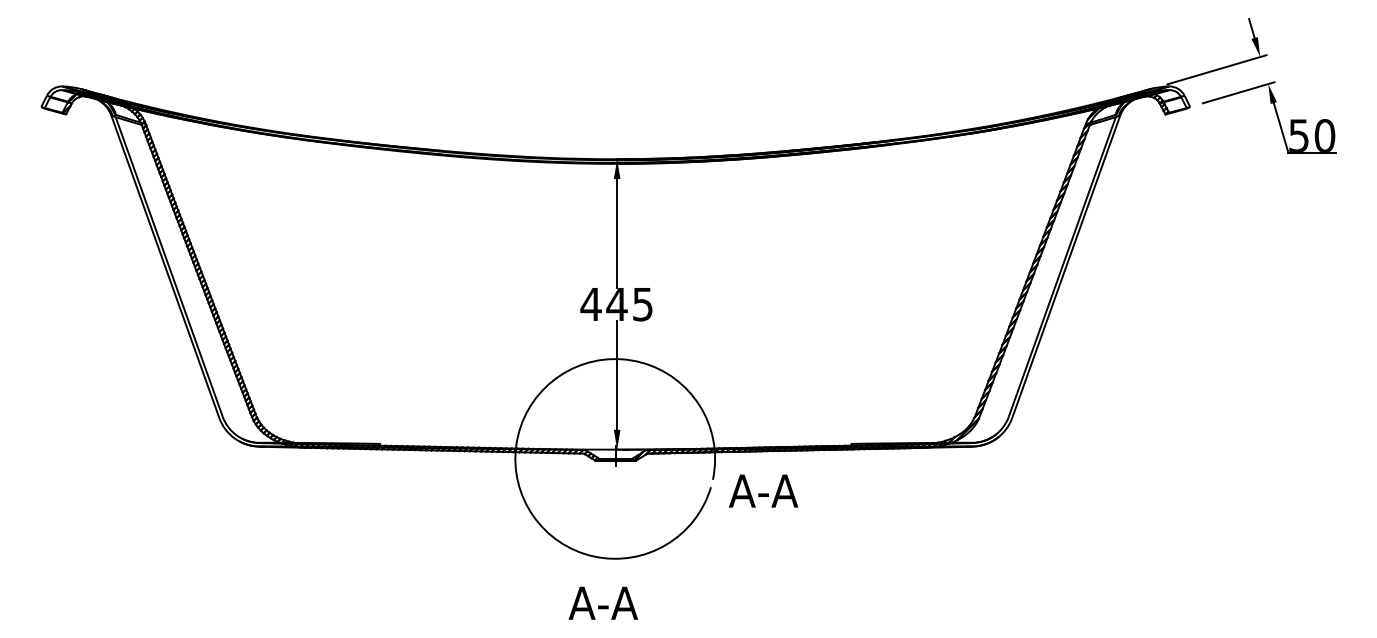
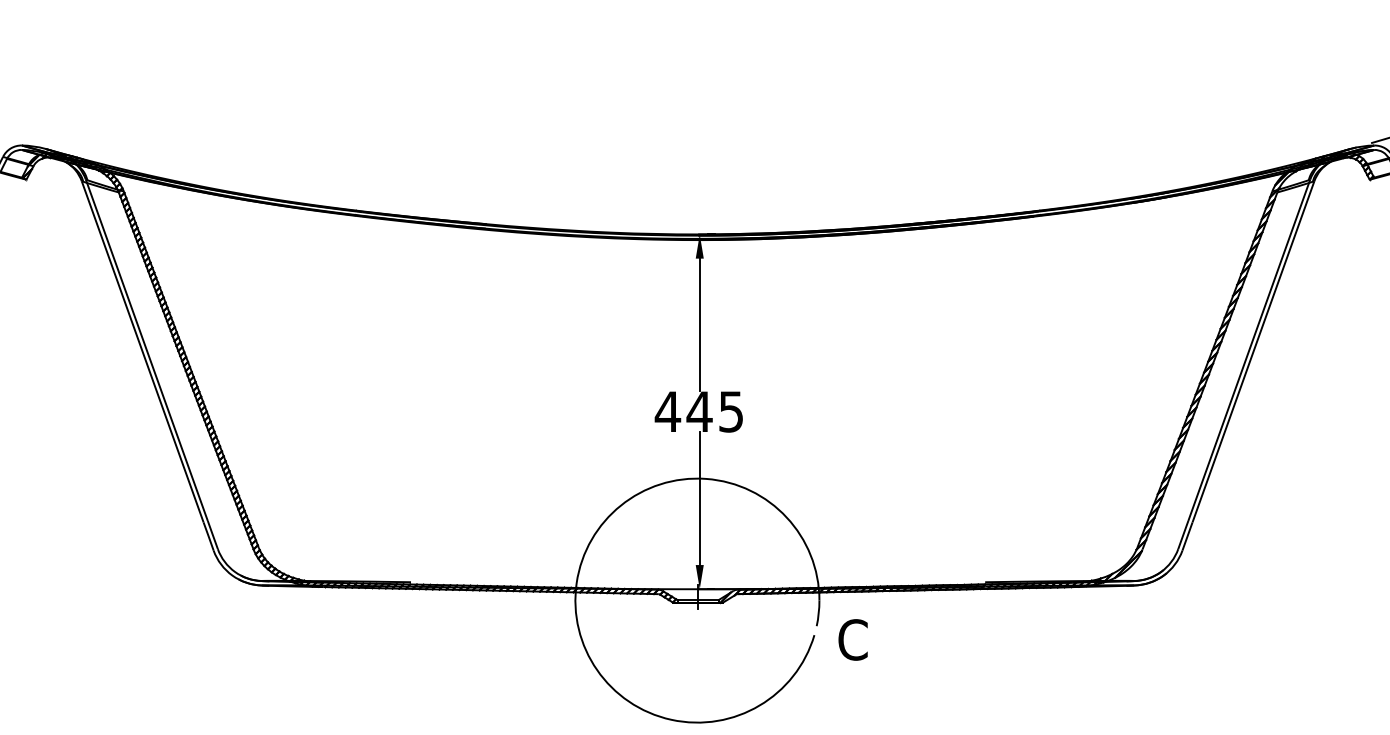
text: (763, 491) -> (878, 640), A-A -> C

